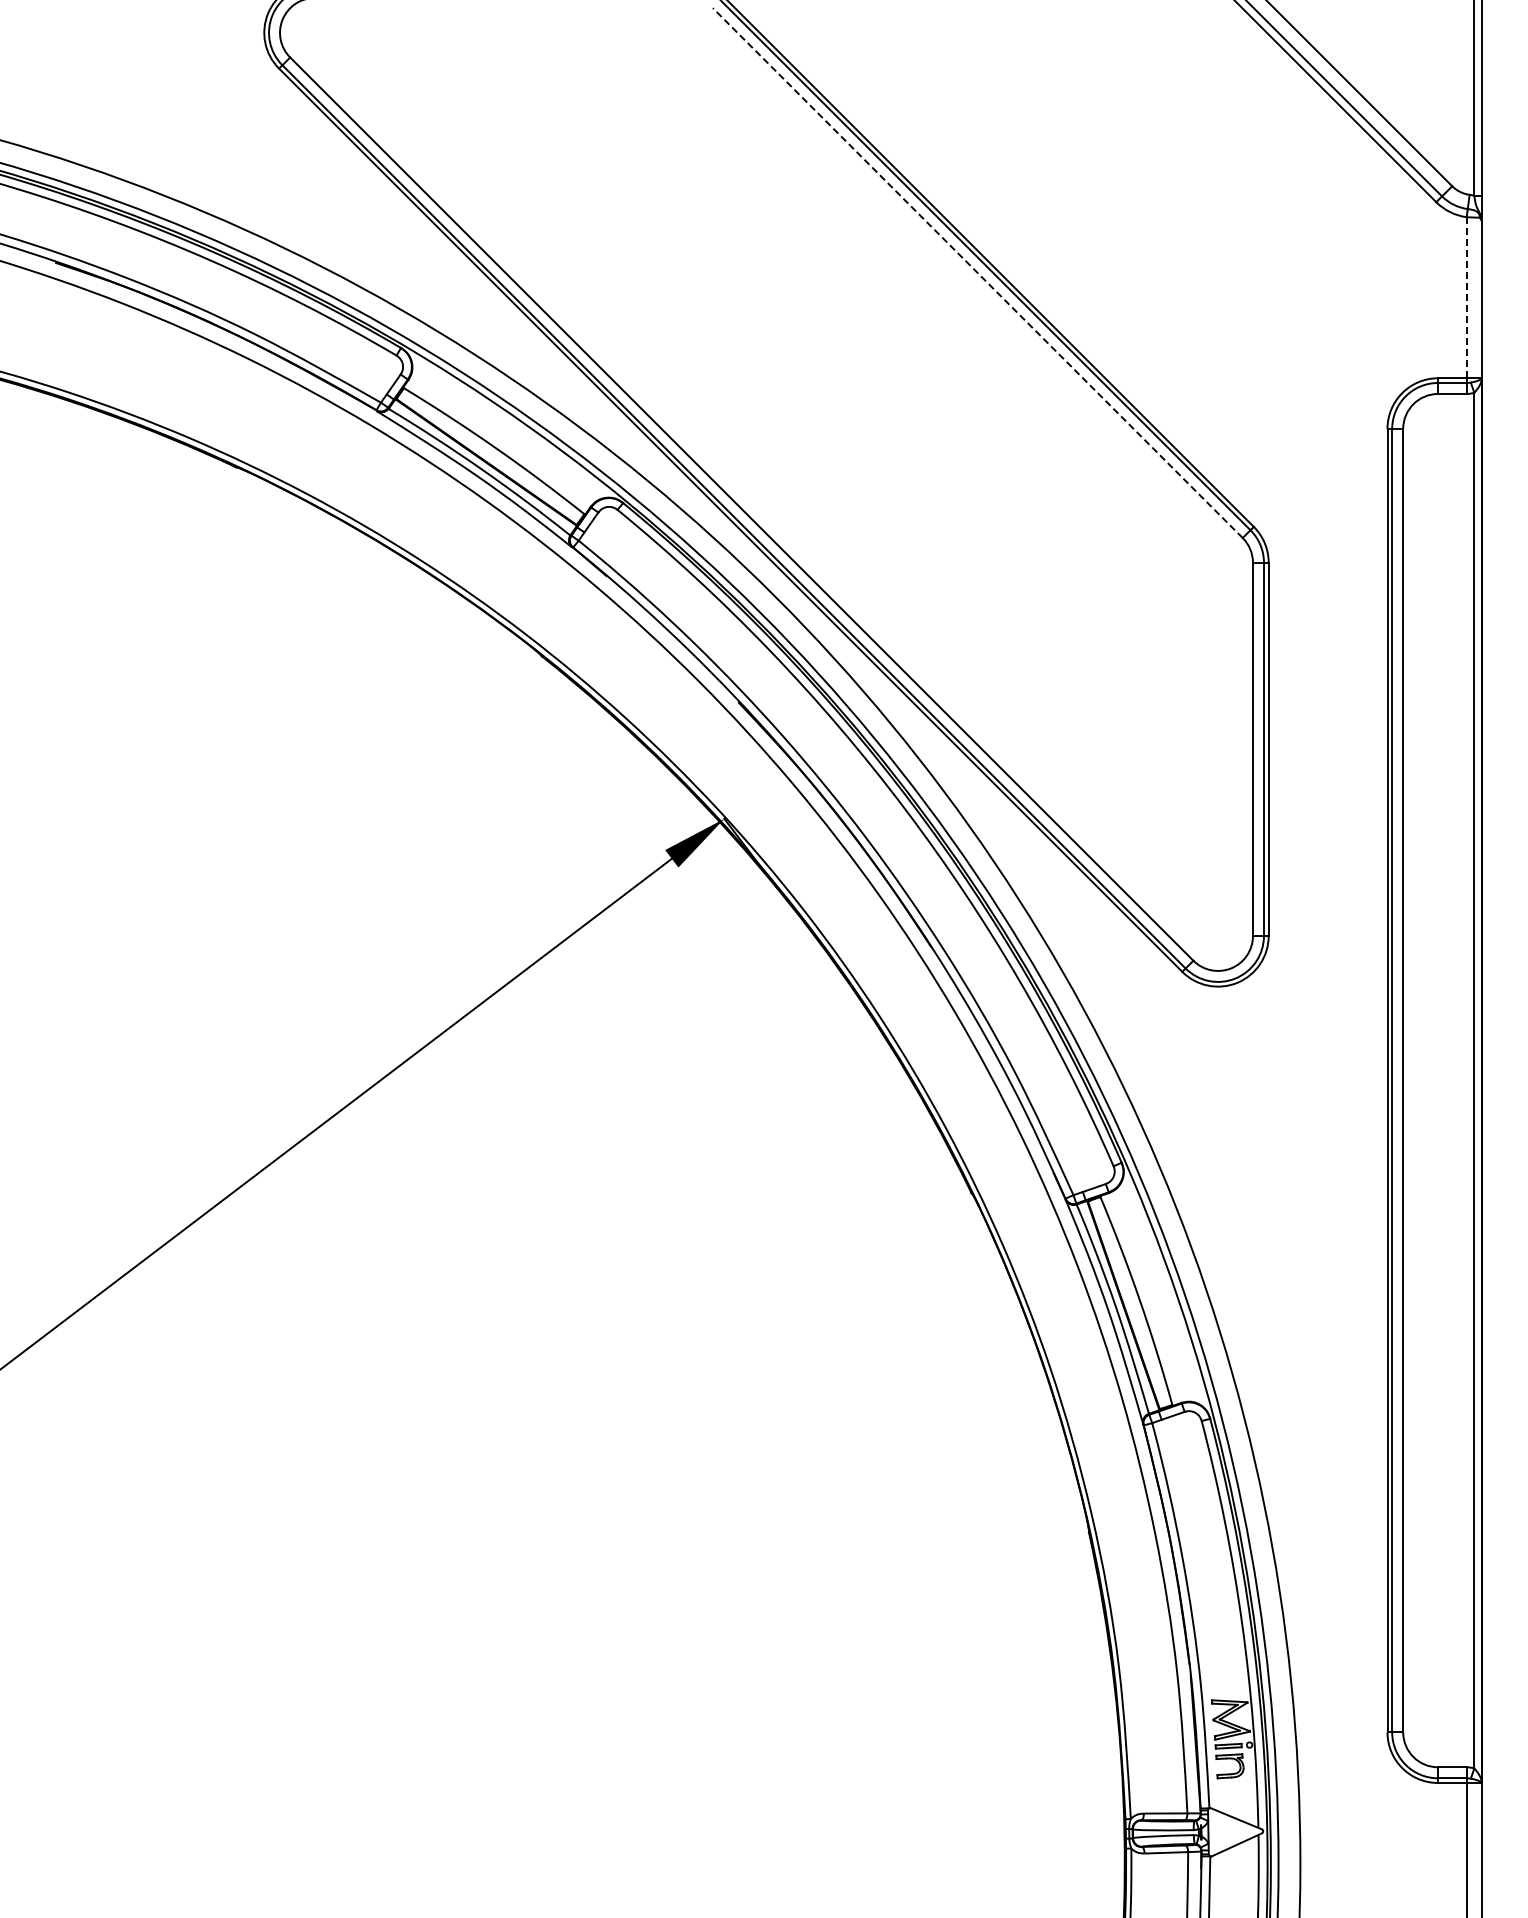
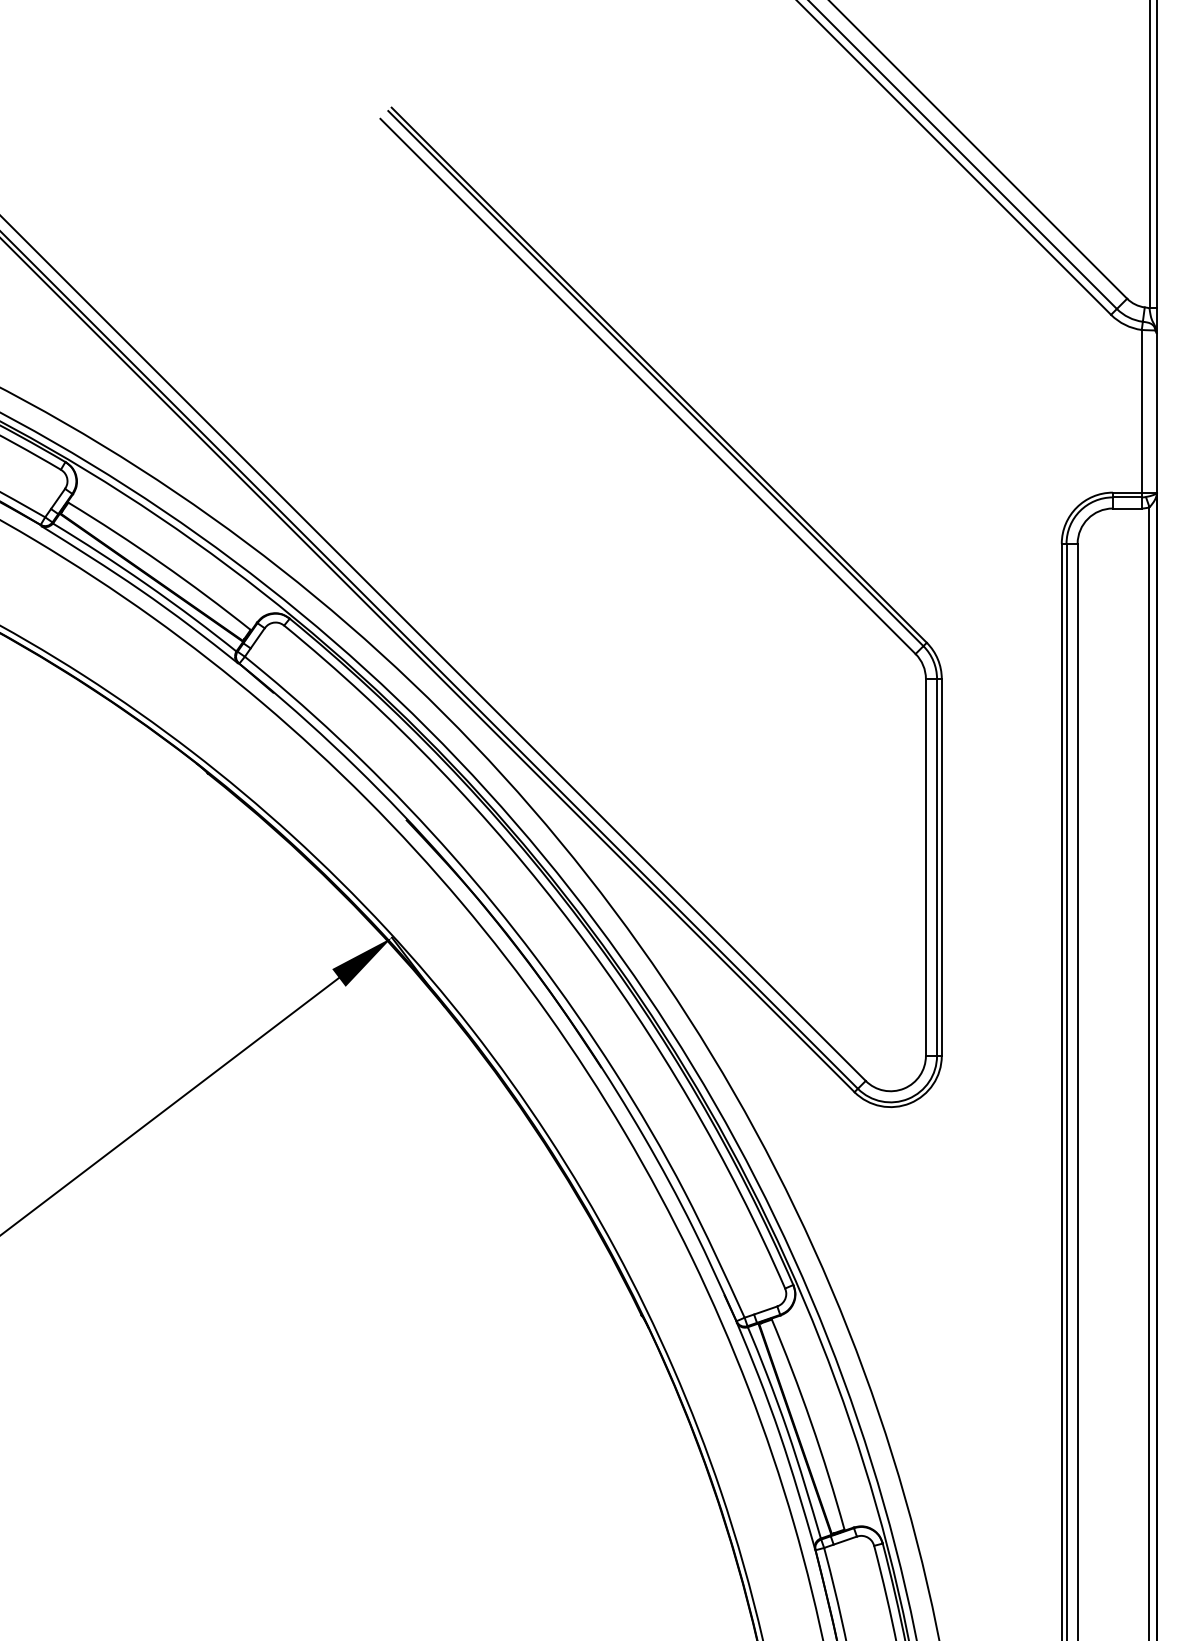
line: (977, 273) -> (647, 386), dashed -> solid
line: (1466, 297) -> (1141, 411), dashed -> solid

